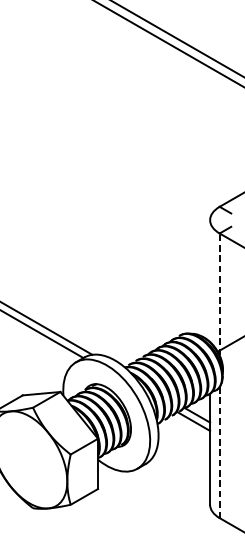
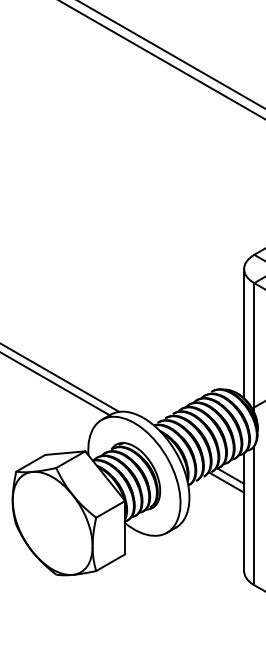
line: (210, 280) -> (244, 333), added
line: (219, 294) -> (254, 347), dashed -> solid
line: (219, 452) -> (254, 515), dashed -> solid

